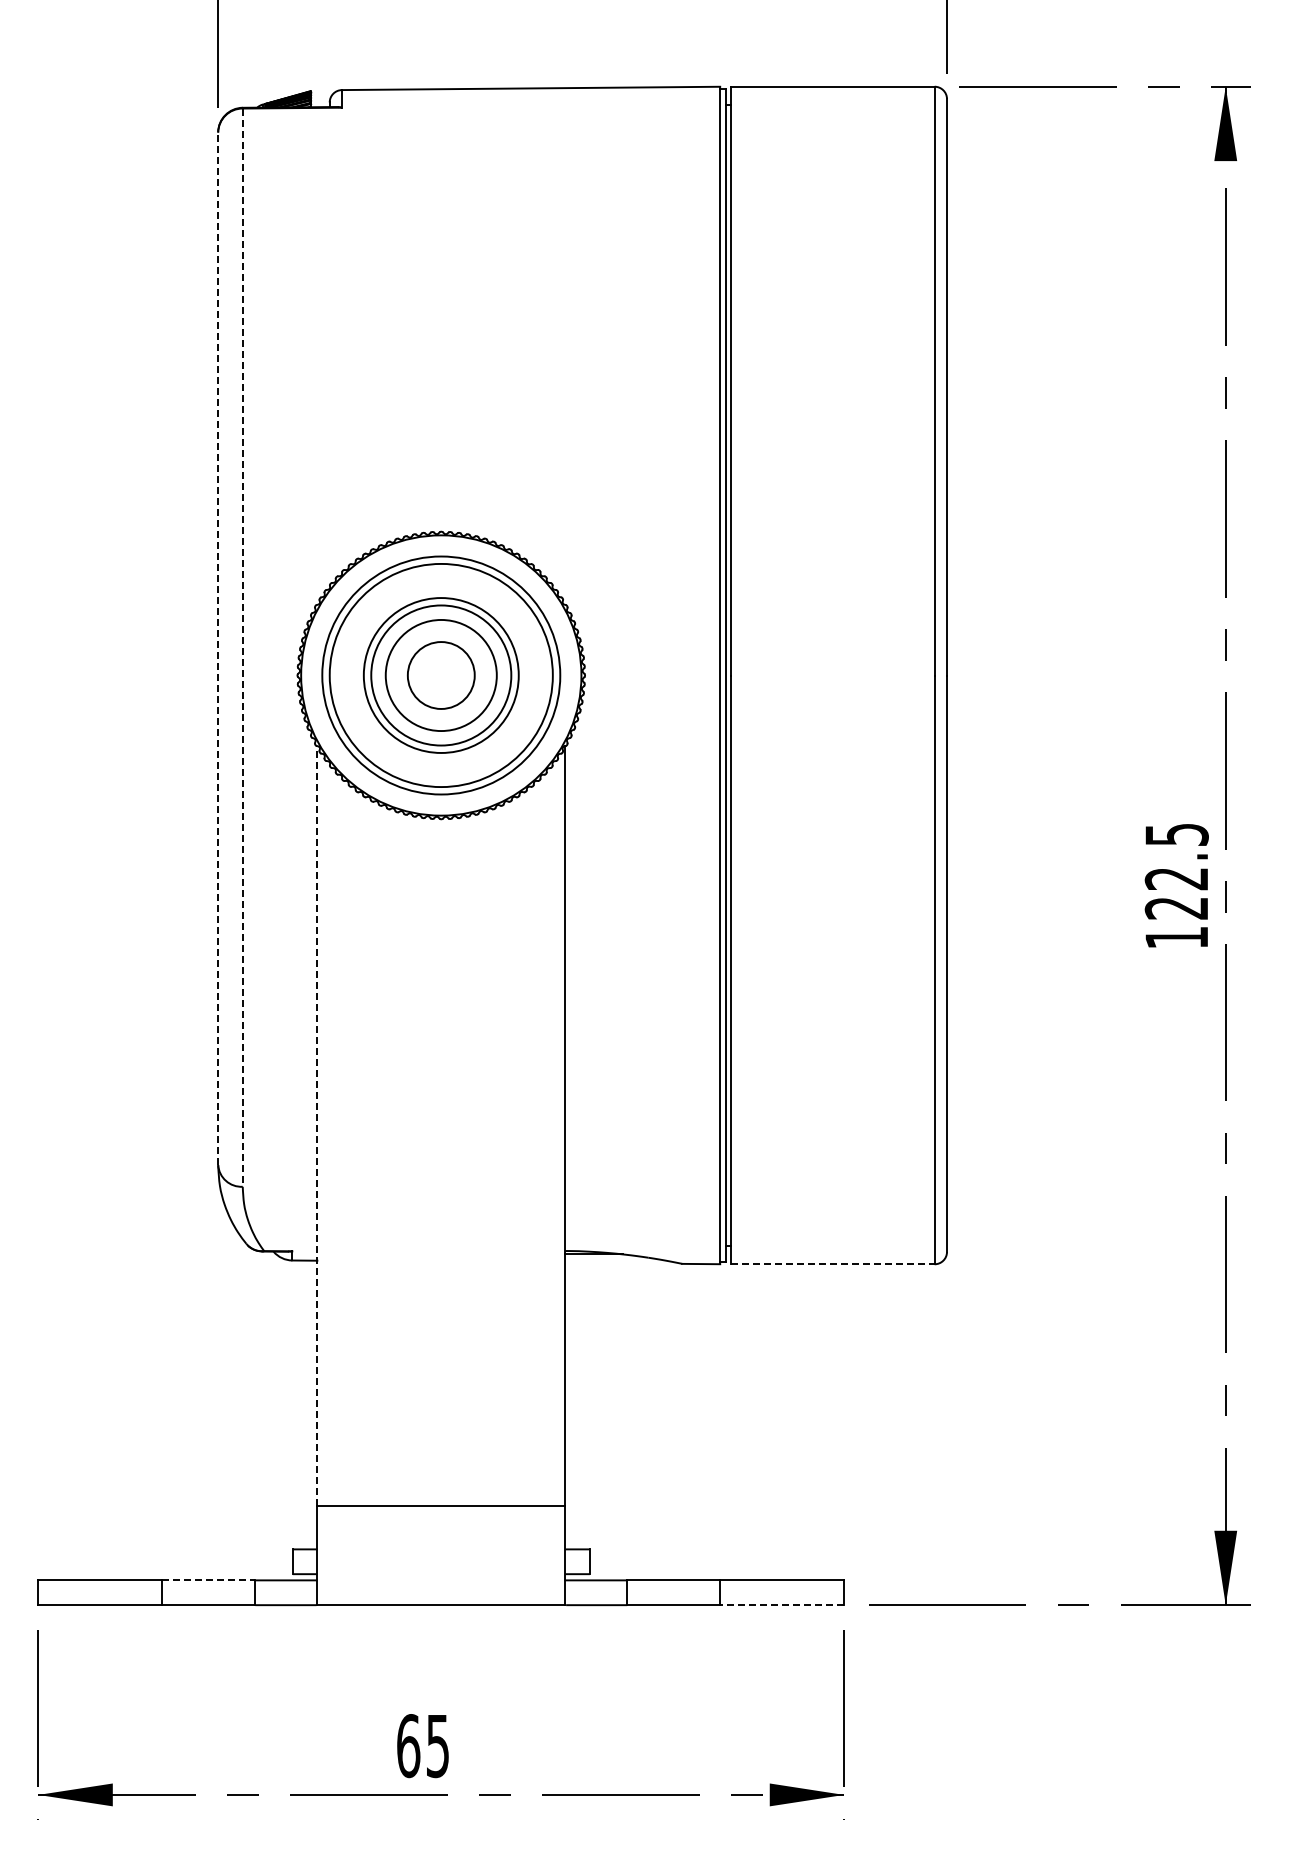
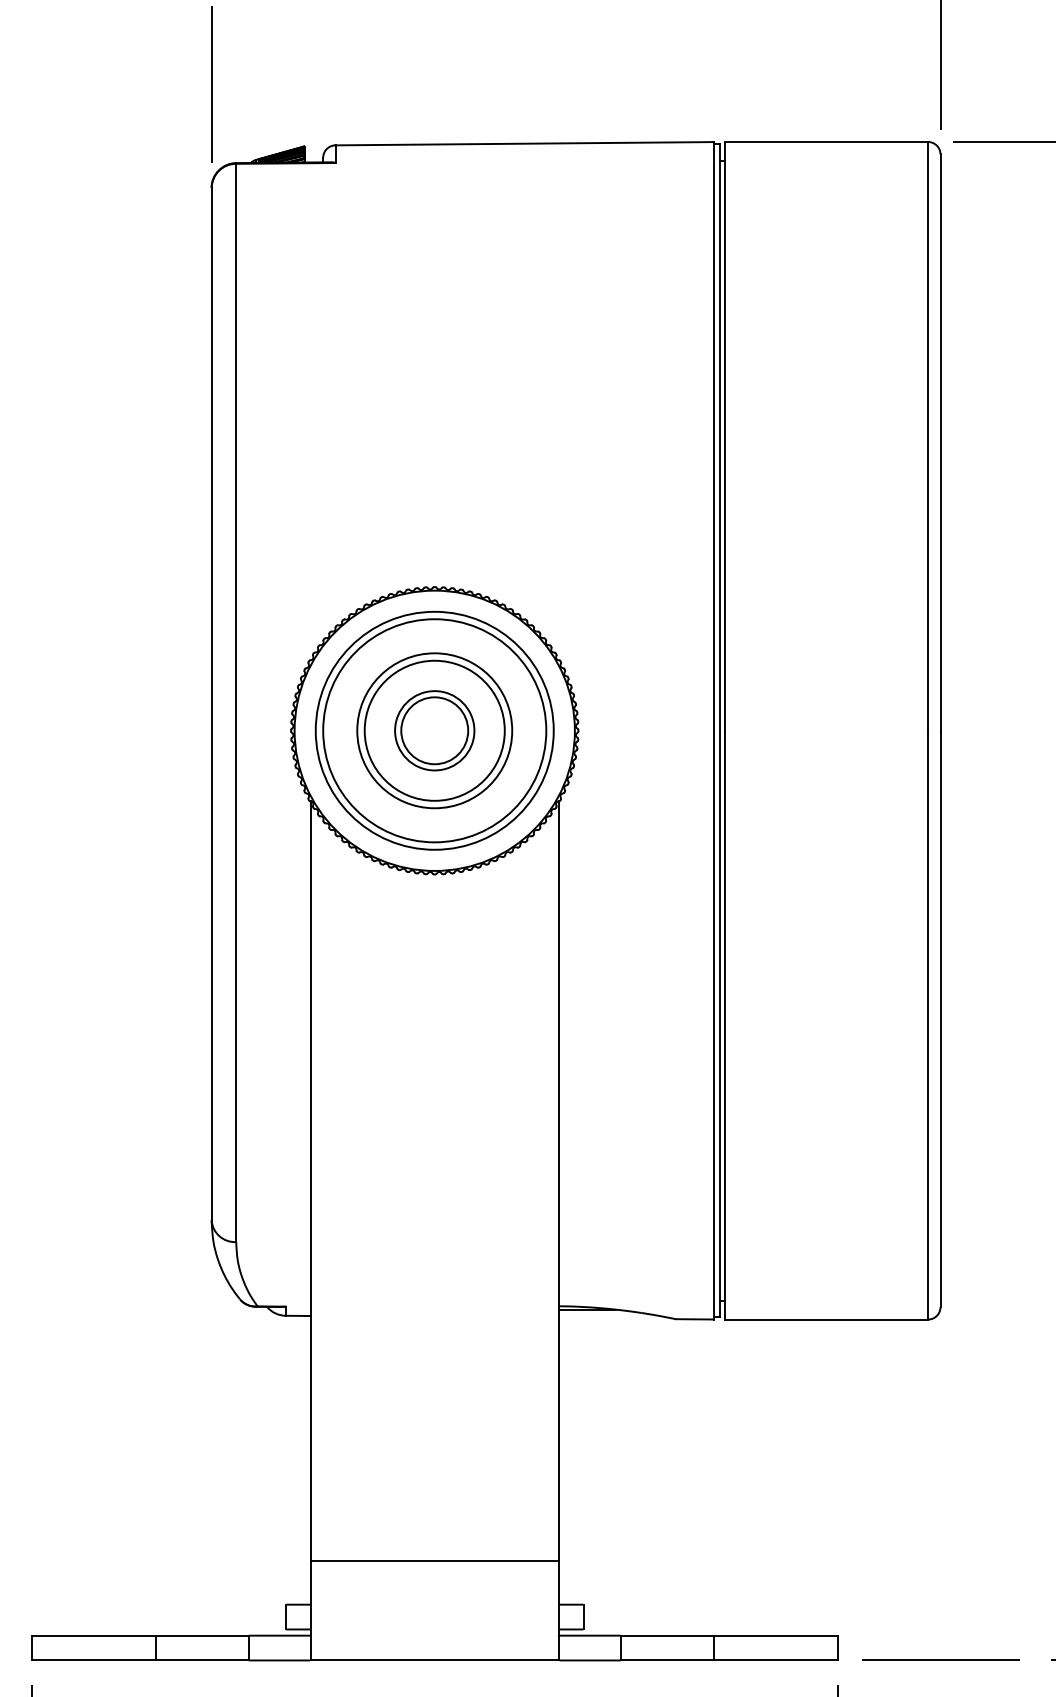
line: (218, 648) -> (211, 703), dashed -> solid
line: (242, 648) -> (235, 703), dashed -> solid
circle: (440, 675) -> (433, 730), size x0.71
line: (317, 1126) -> (310, 1181), dashed -> solid
line: (832, 1264) -> (825, 1319), dashed -> solid
line: (209, 1580) -> (202, 1635), dashed -> solid
line: (782, 1605) -> (775, 1660), dashed -> solid

